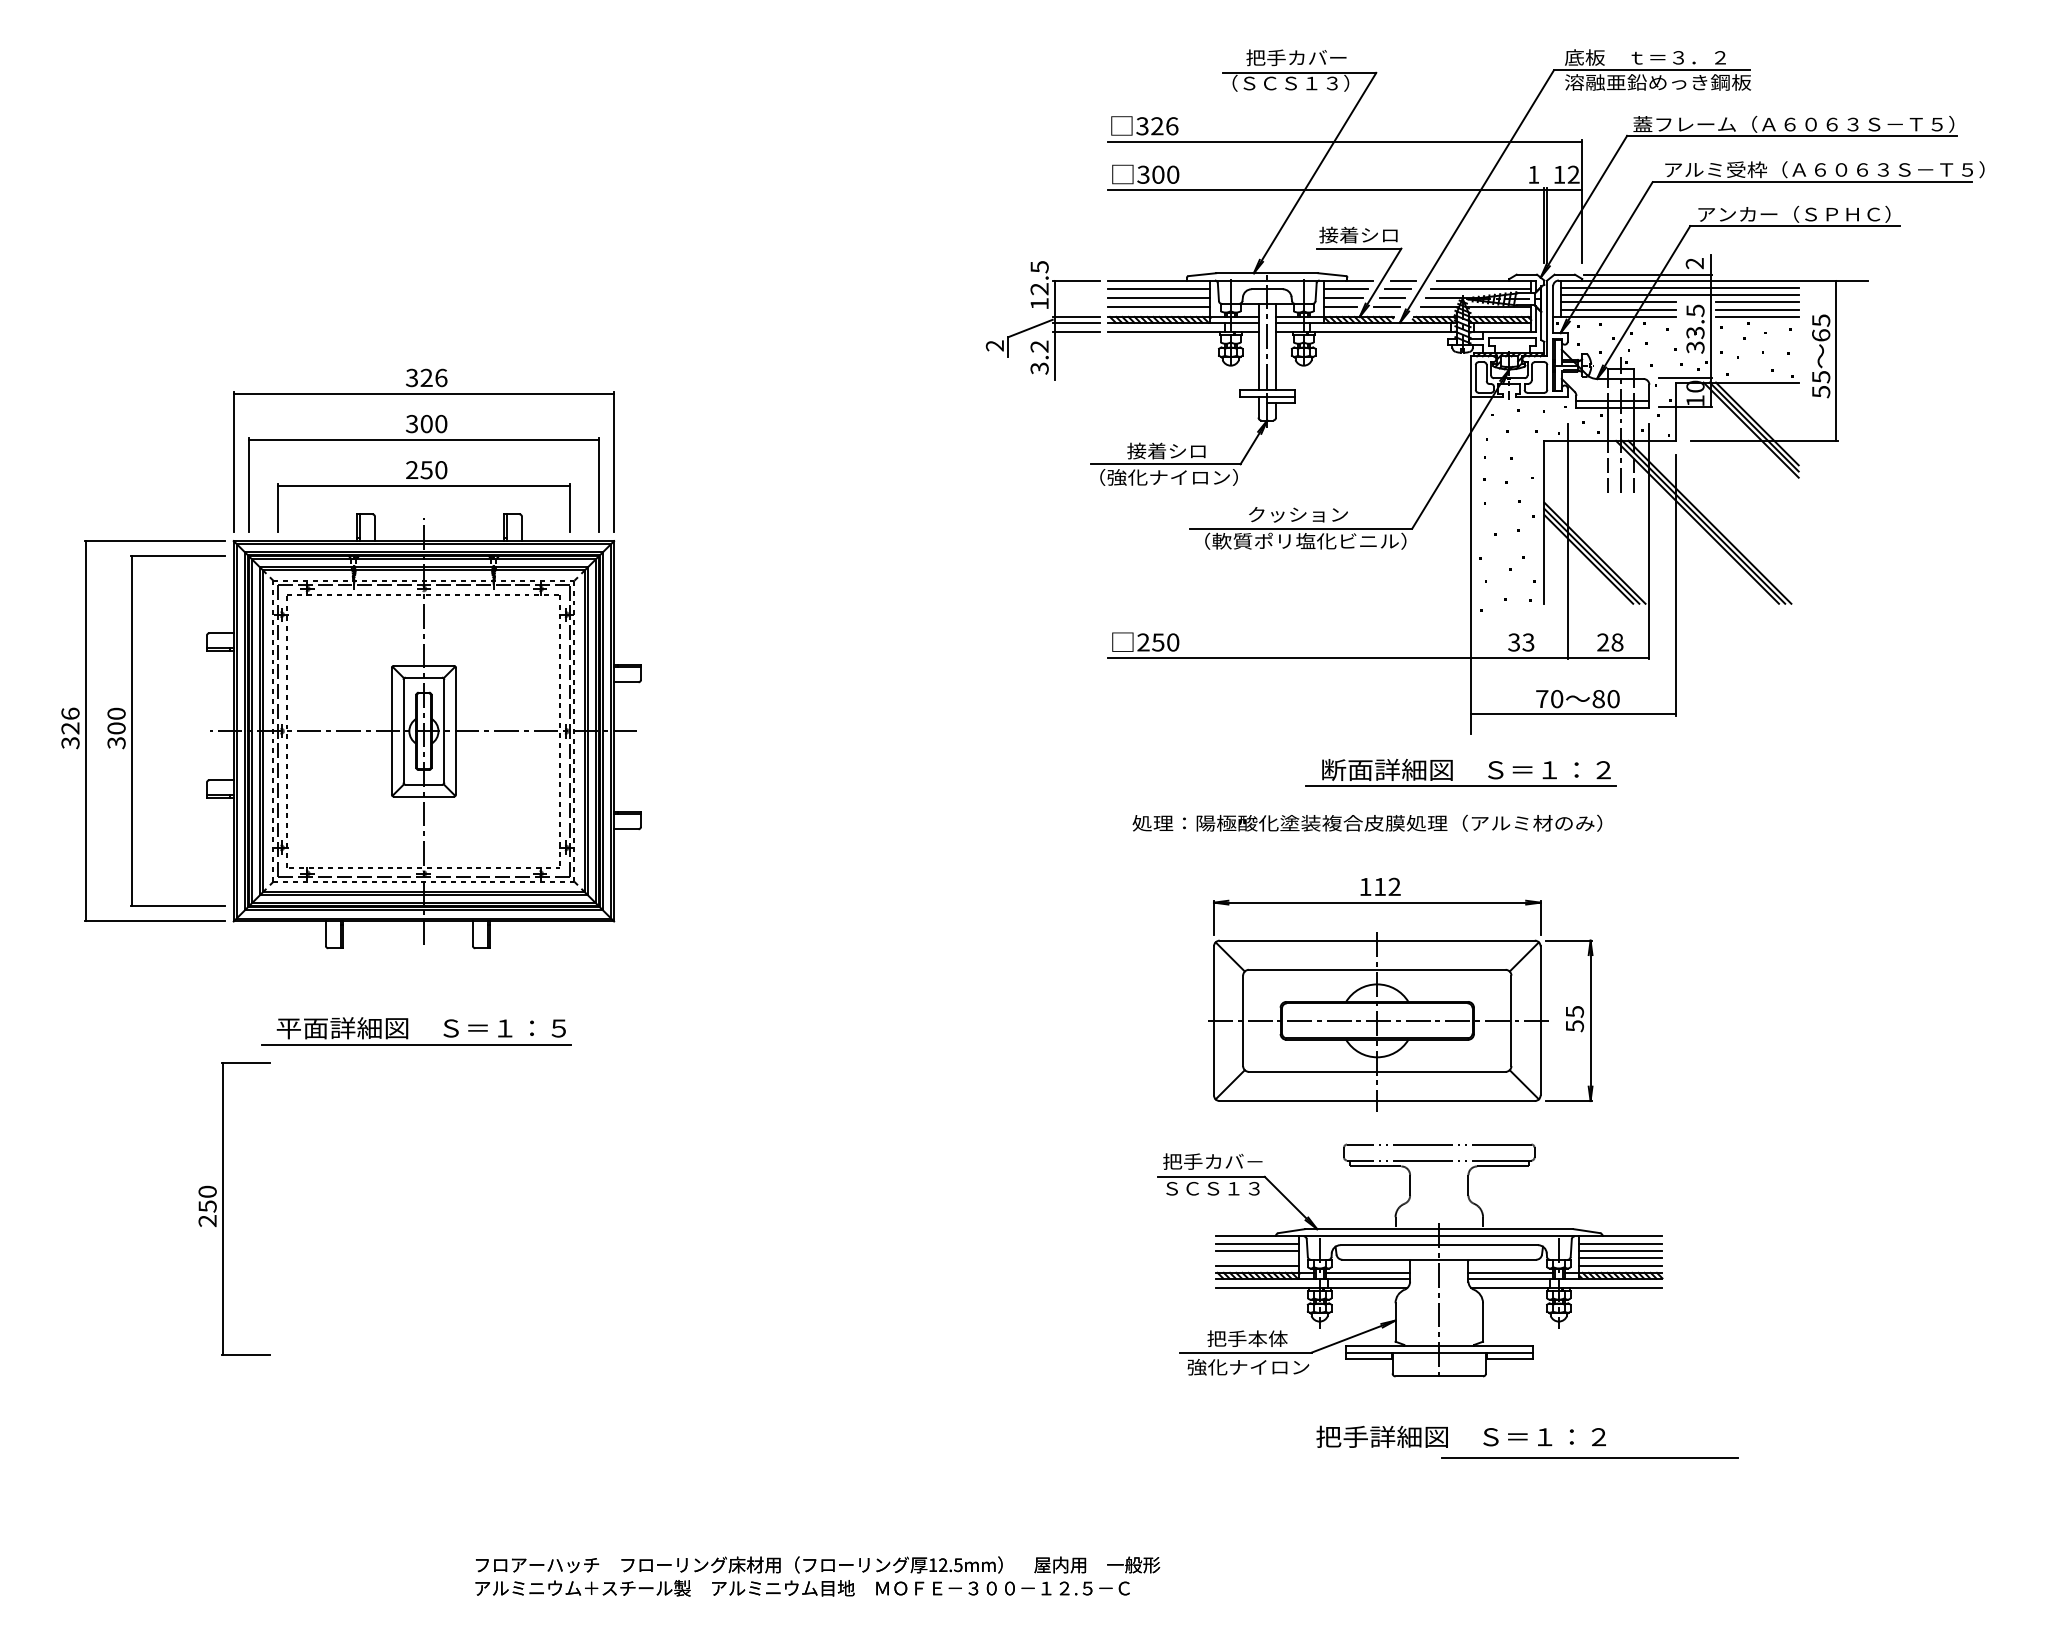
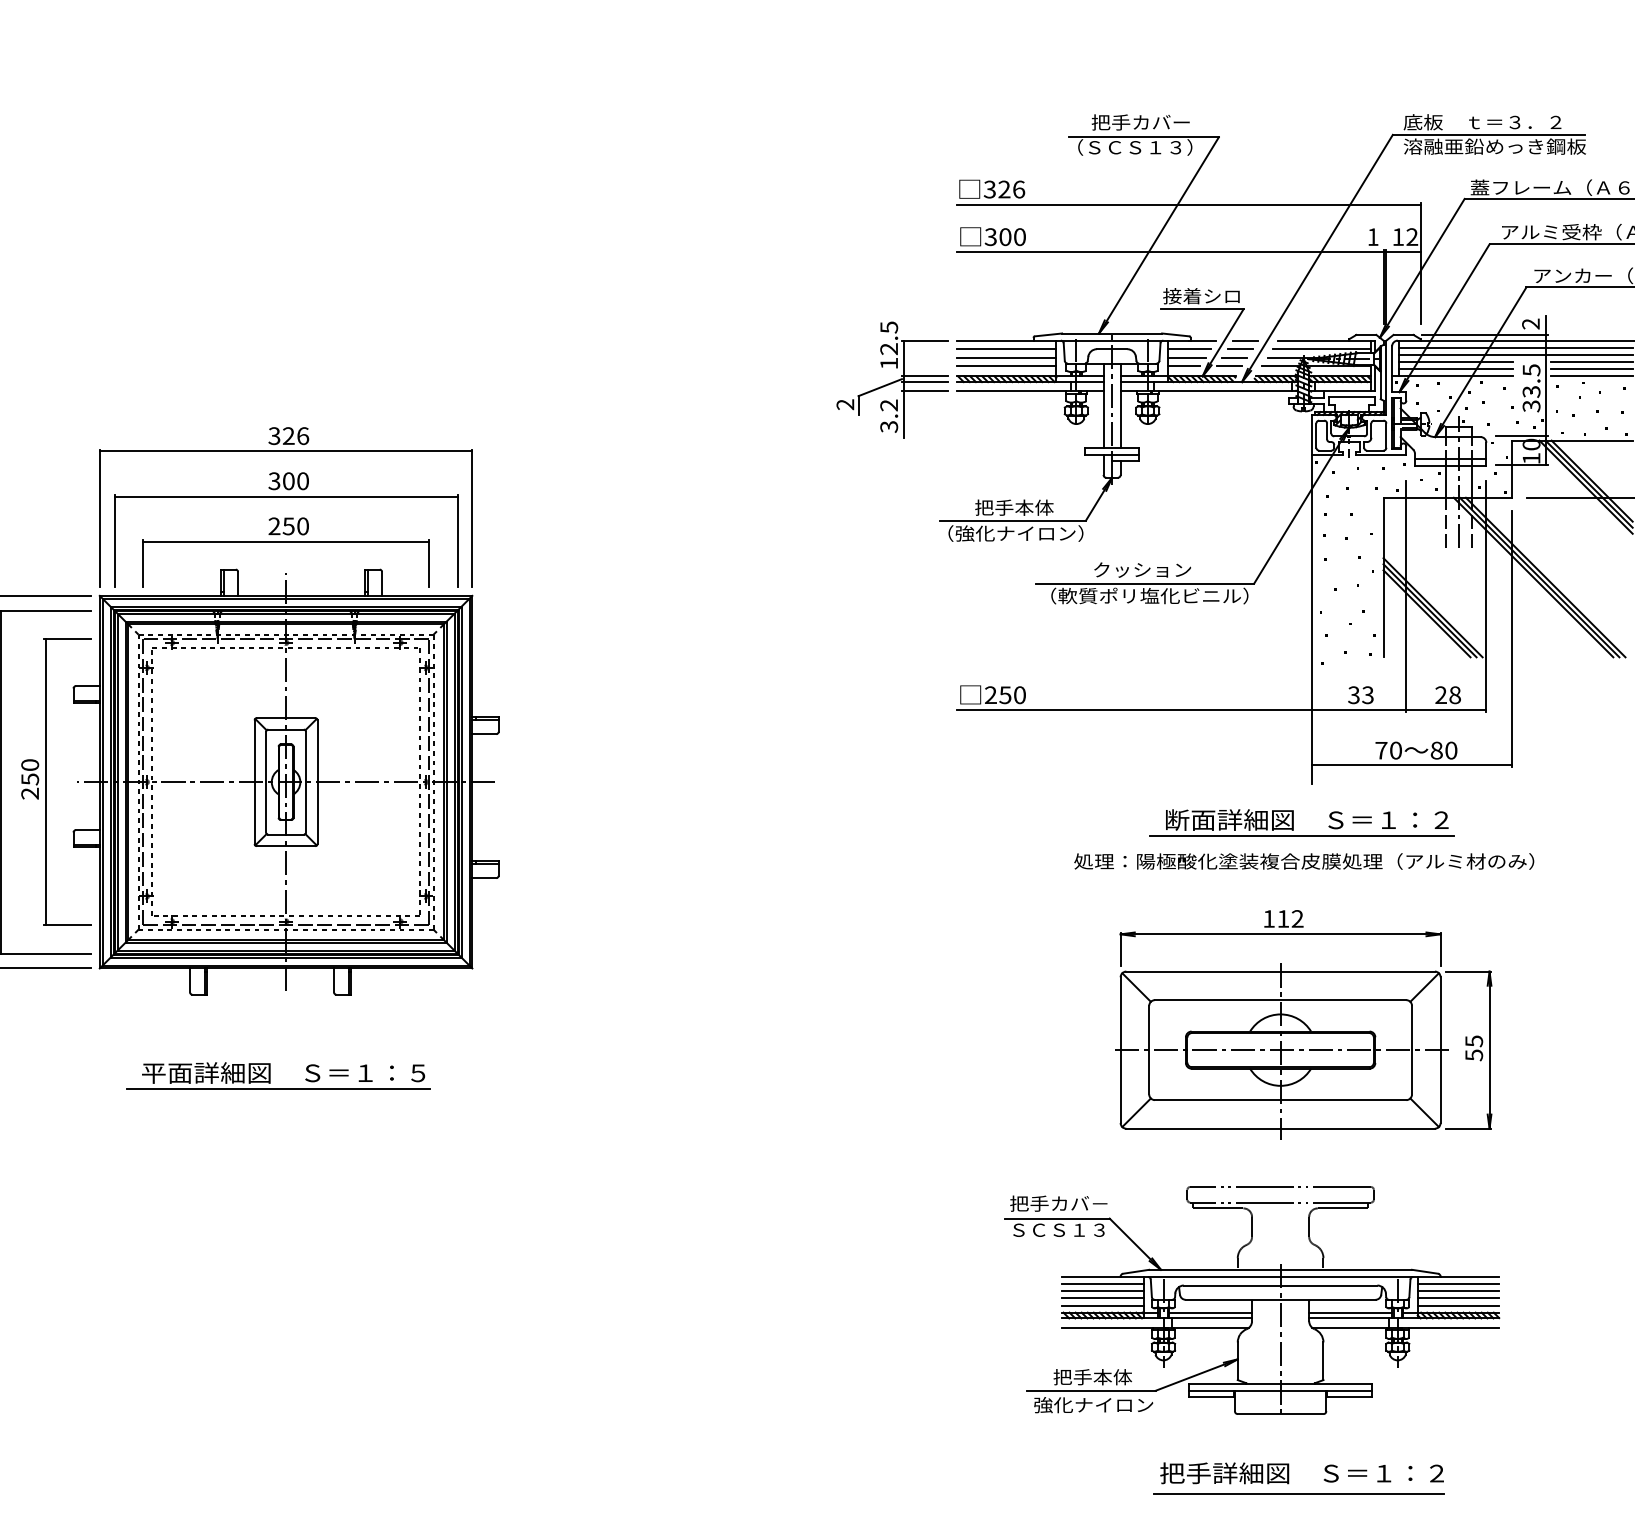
text: (1167, 450) -> (1014, 507), 接着シロ -> 把手本体
text: (1367, 822) -> (1304, 860), moved
part: (1400, 994) -> (1303, 1024), moved
part: (223, 1208) -> (45, 781), moved
line: (1257, 1258) -> (1102, 1298), added
line: (1589, 1457) -> (1298, 1493), moved

